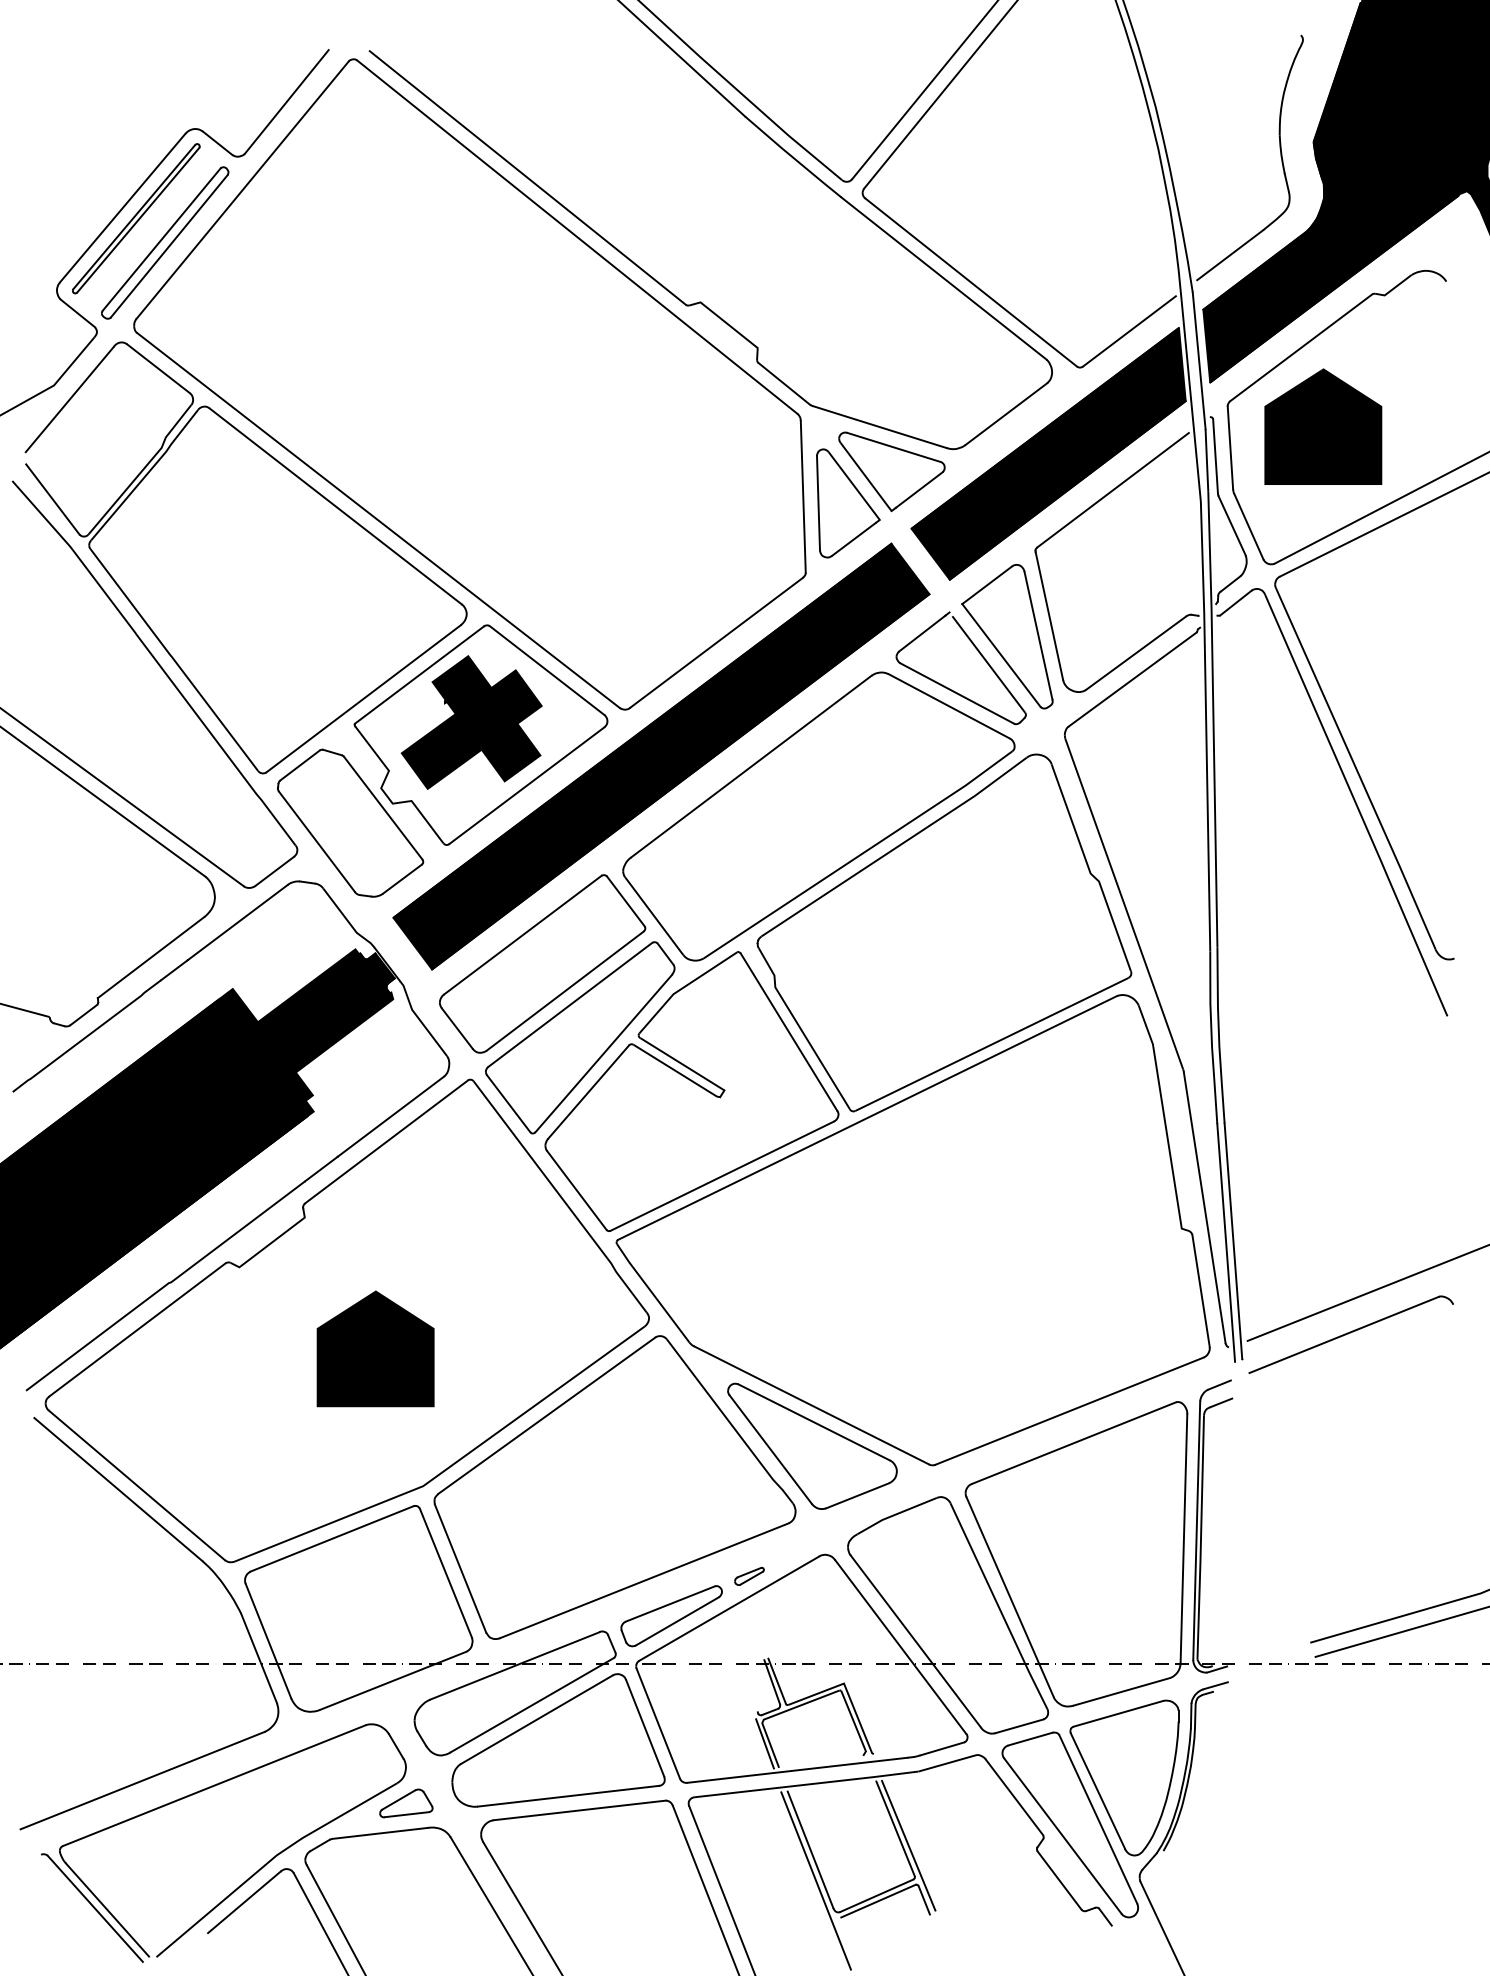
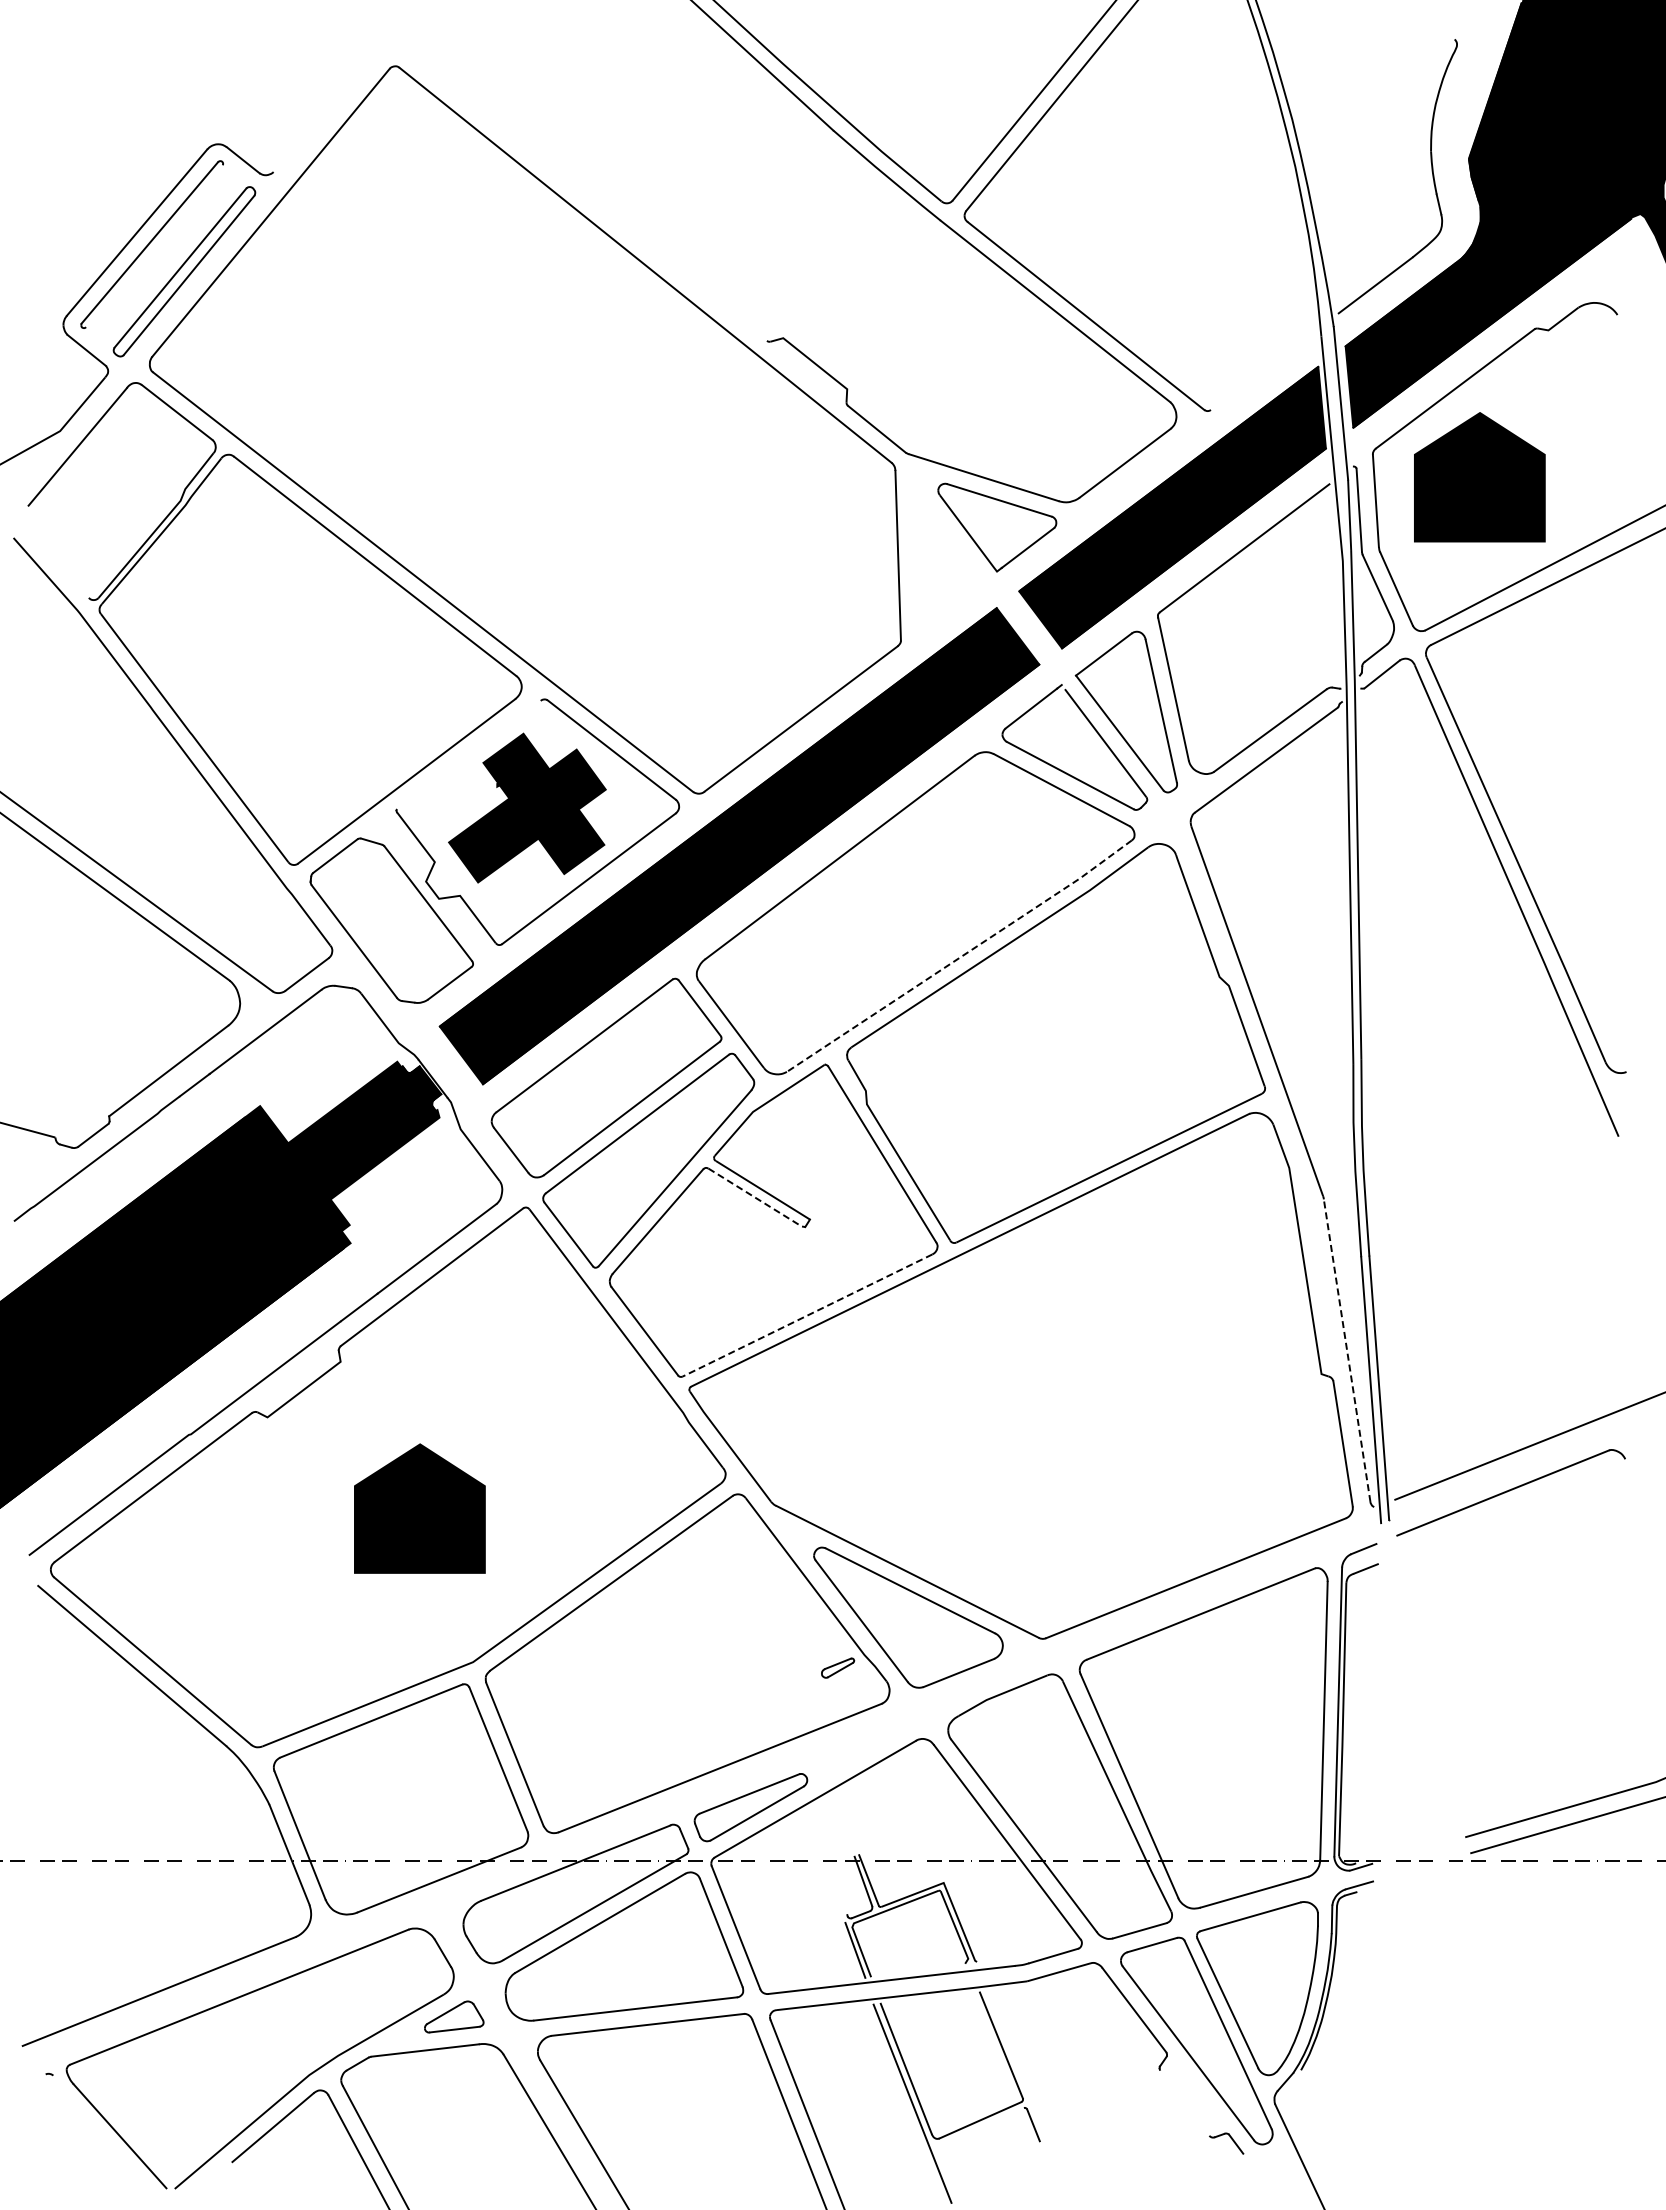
line: (286, 101) -> (320, 113), removed
line: (527, 177) -> (589, 198), removed
line: (138, 220) -> (154, 246), removed
line: (1129, 331) -> (1262, 370), removed
line: (52, 499) -> (58, 558), removed
part: (848, 502) -> (948, 562), removed
line: (419, 674) -> (468, 754), removed
line: (858, 856) -> (960, 957), solid -> dashed
line: (677, 1072) -> (757, 1199), solid -> dashed
line: (722, 1176) -> (807, 1315), solid -> dashed
line: (1205, 1207) -> (1347, 1350), solid -> dashed
part: (749, 1575) -> (838, 1667), moved
line: (908, 1844) -> (1015, 2063), removed
line: (1059, 1879) -> (1184, 2102), removed
line: (877, 1901) -> (981, 2126), removed
line: (95, 1908) -> (106, 2134), removed

